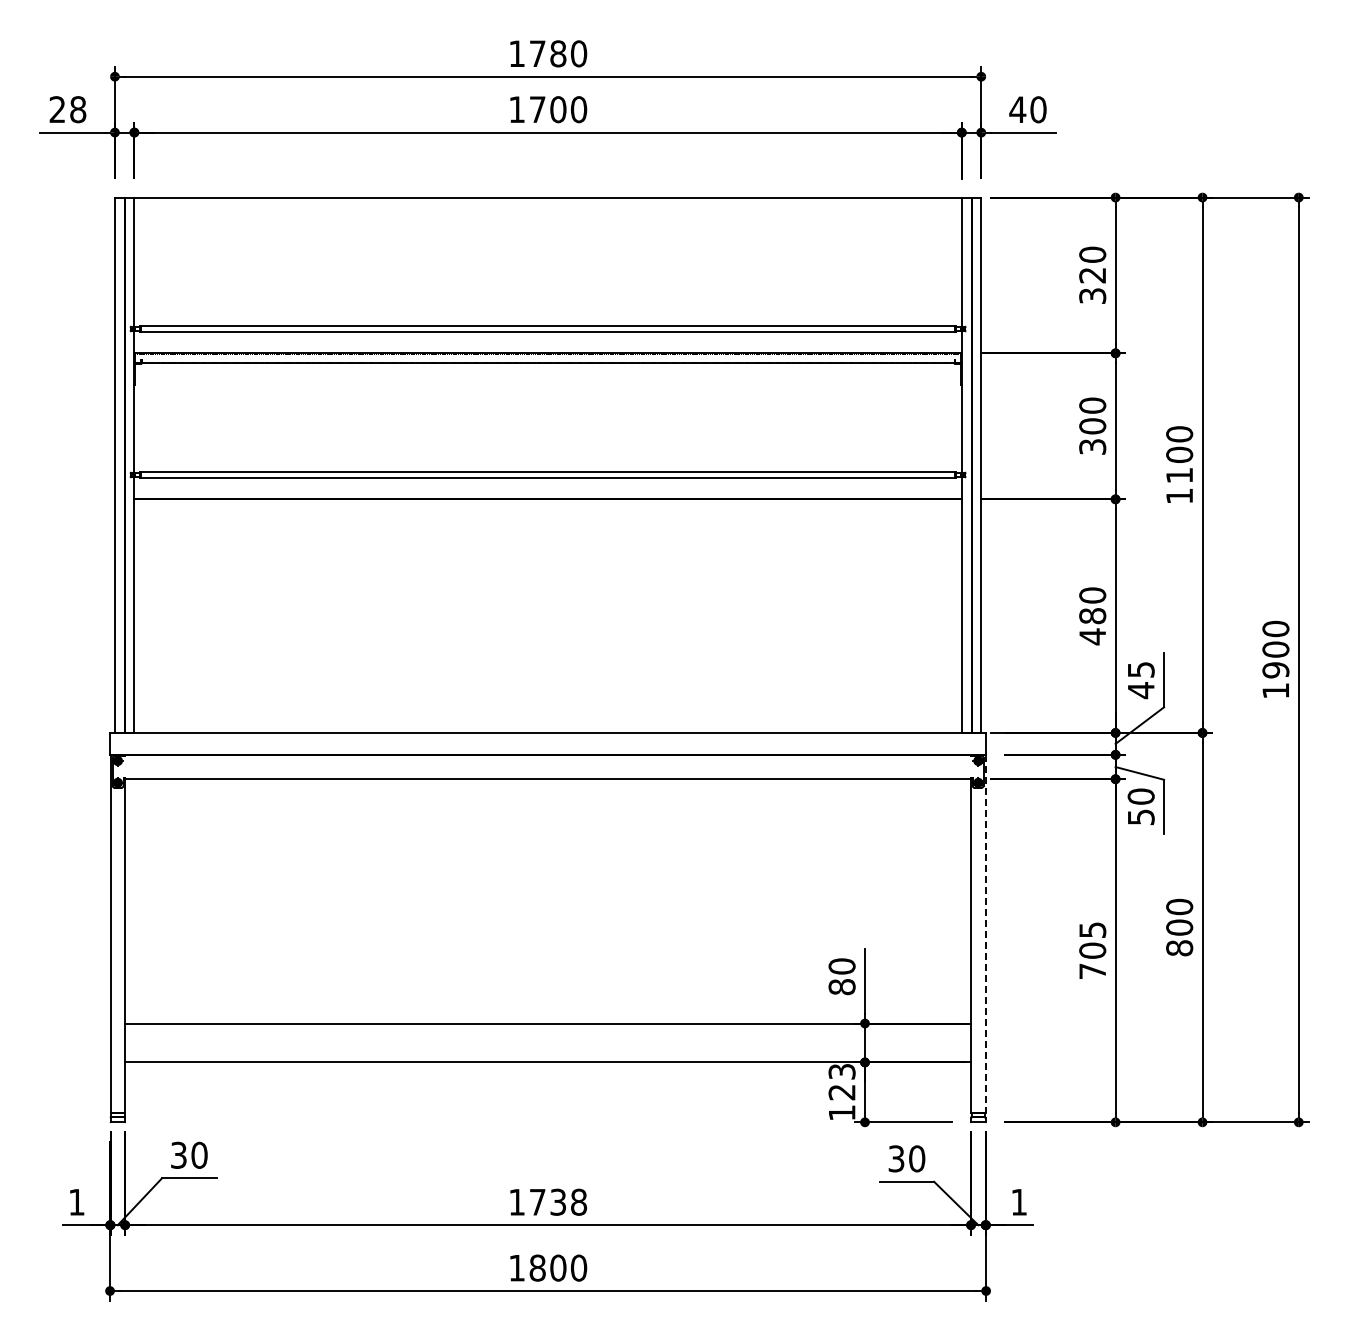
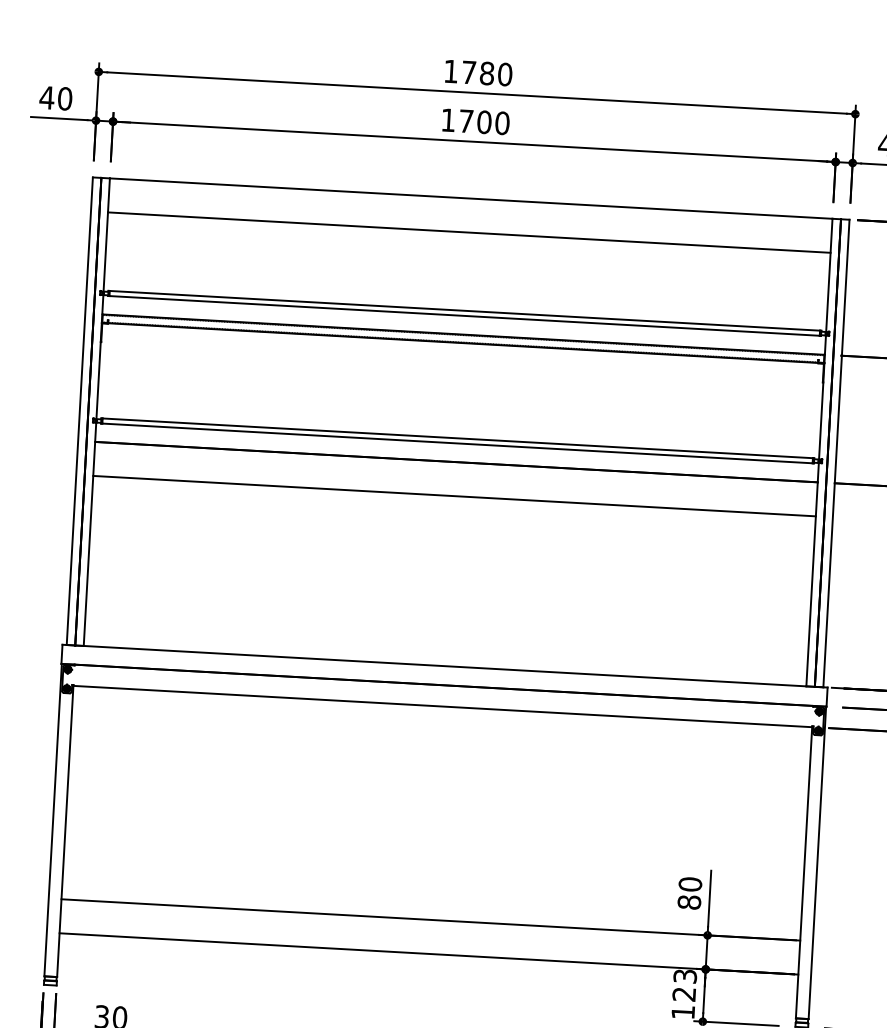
text: (67, 109) -> (55, 98), 28 -> 40
line: (547, 236) -> (468, 232), added
line: (547, 538) -> (454, 496), added
line: (985, 933) -> (817, 862), dashed -> solid

